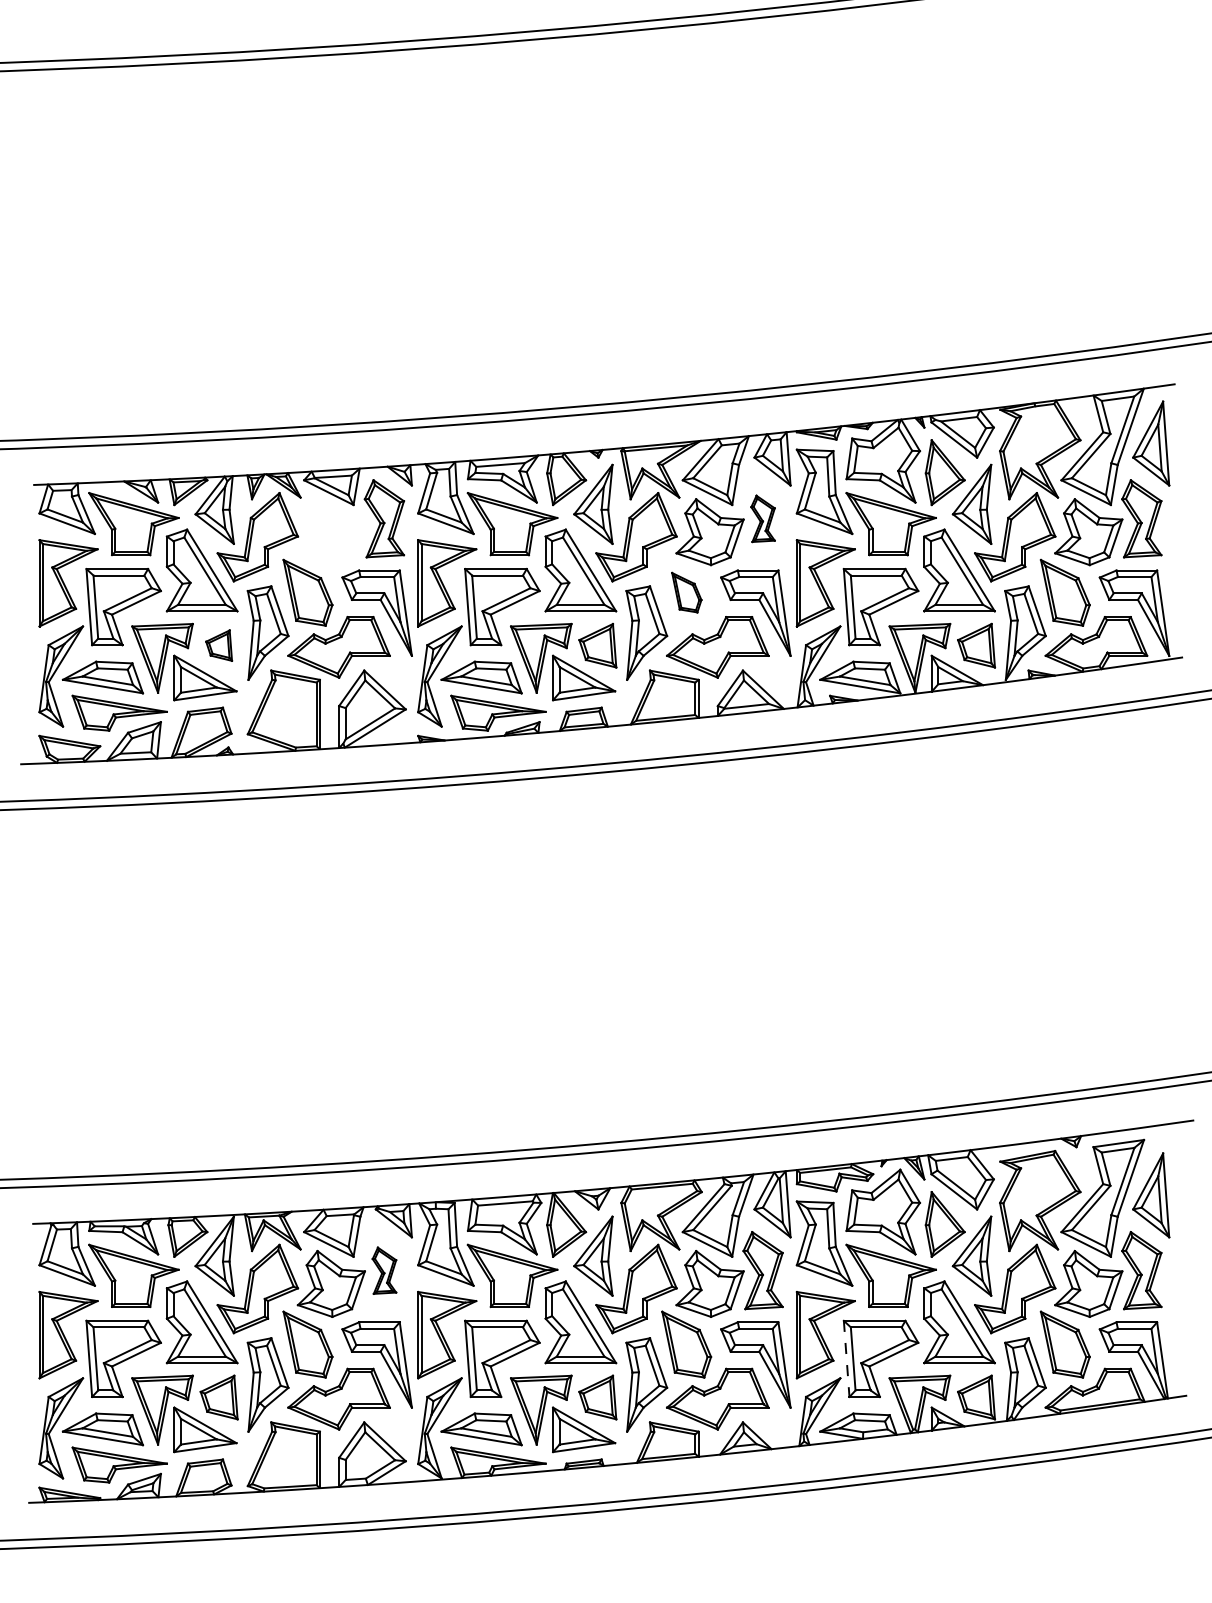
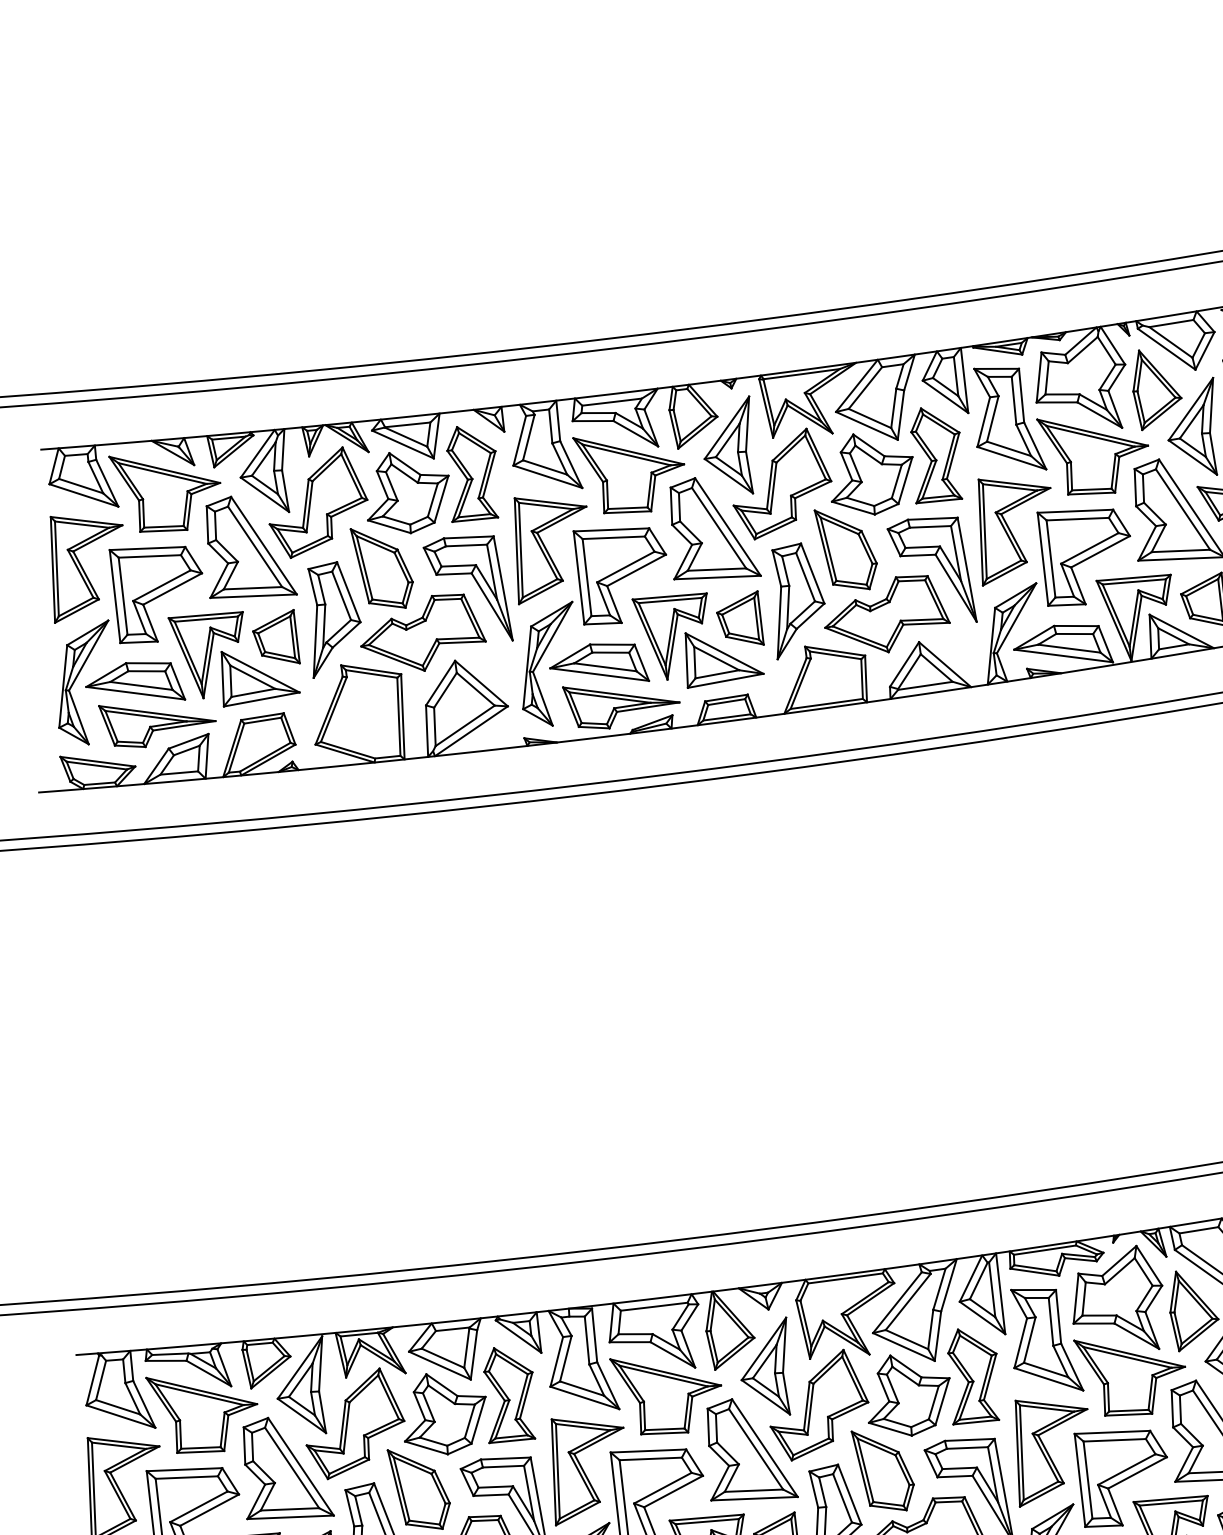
part: (762, 518) -> (935, 454), size x1.67
part: (330, 532) -> (406, 493), added
part: (686, 592) -> (846, 549), size x1.67
part: (218, 645) -> (275, 637), size x1.43
part: (384, 1270) -> (509, 1394), size x1.67
line: (846, 1359) -> (1079, 1481), dashed -> solid

